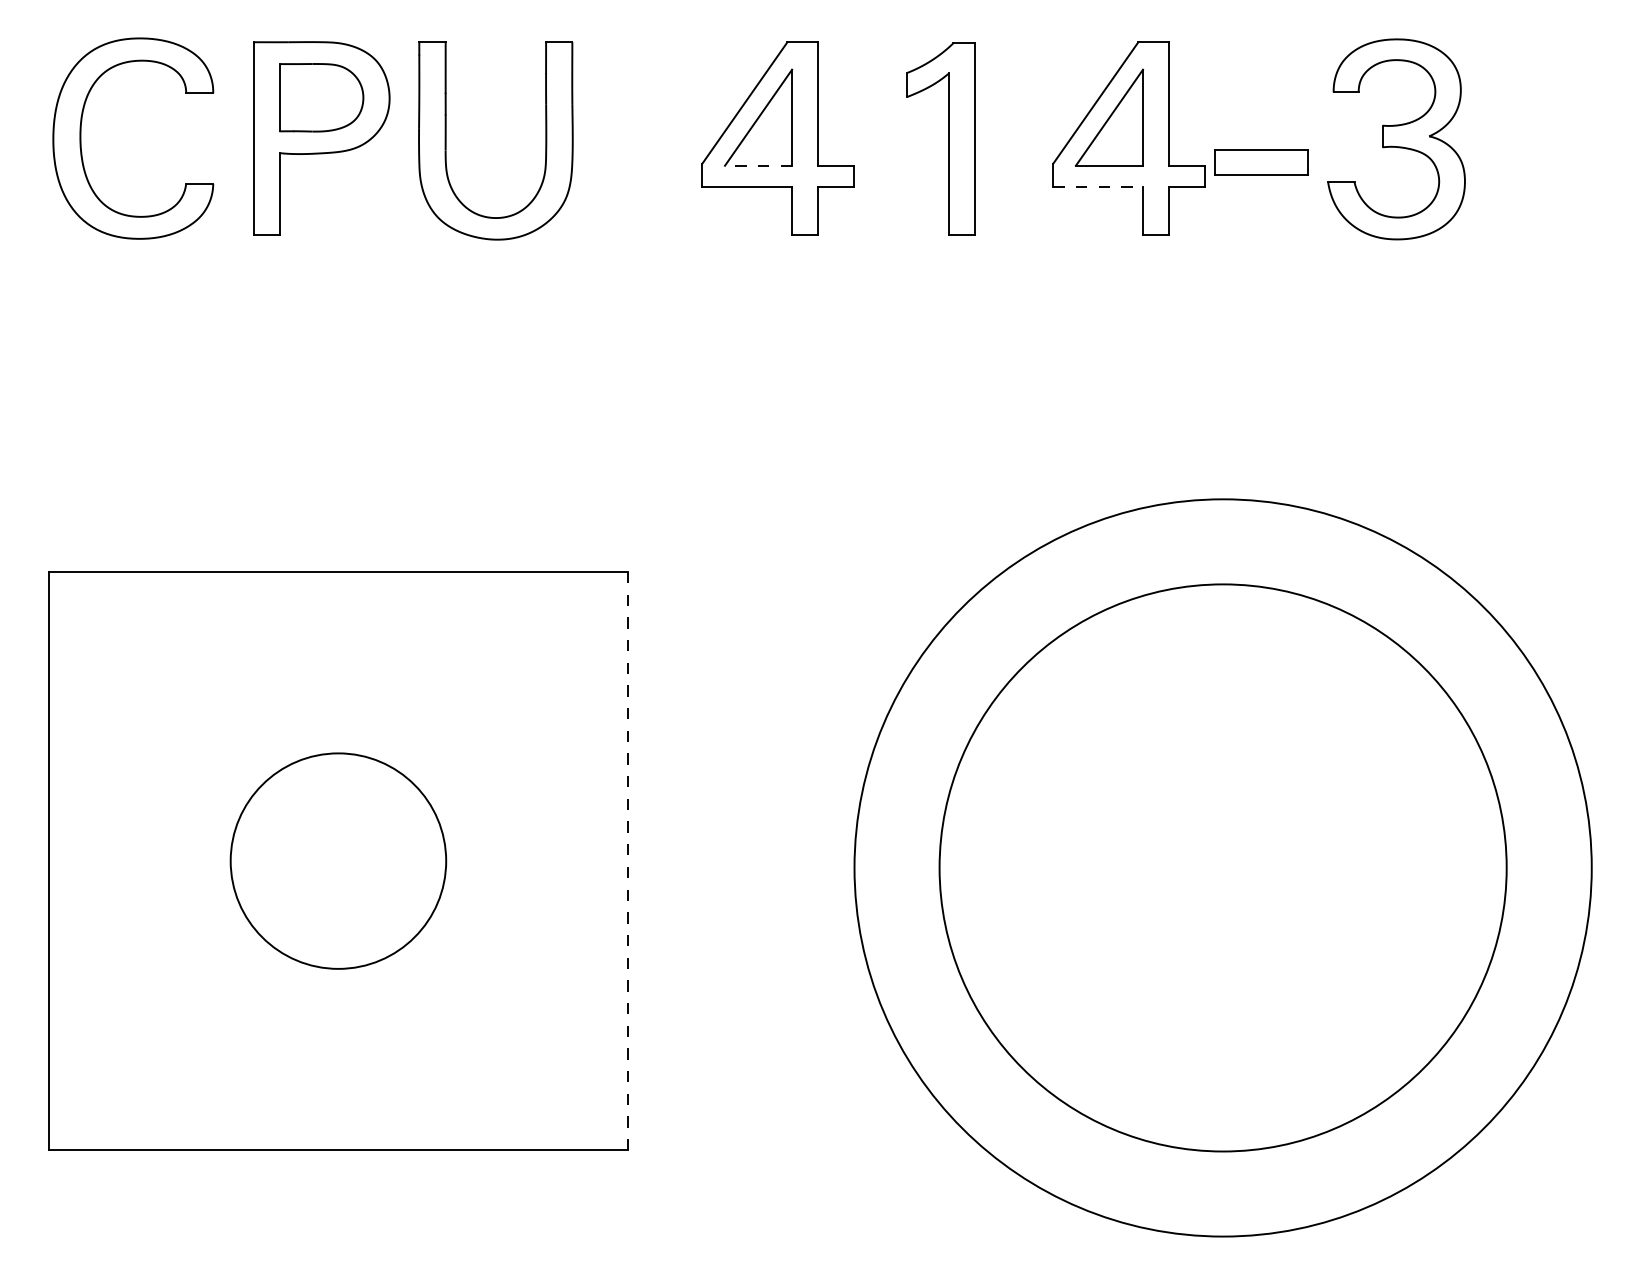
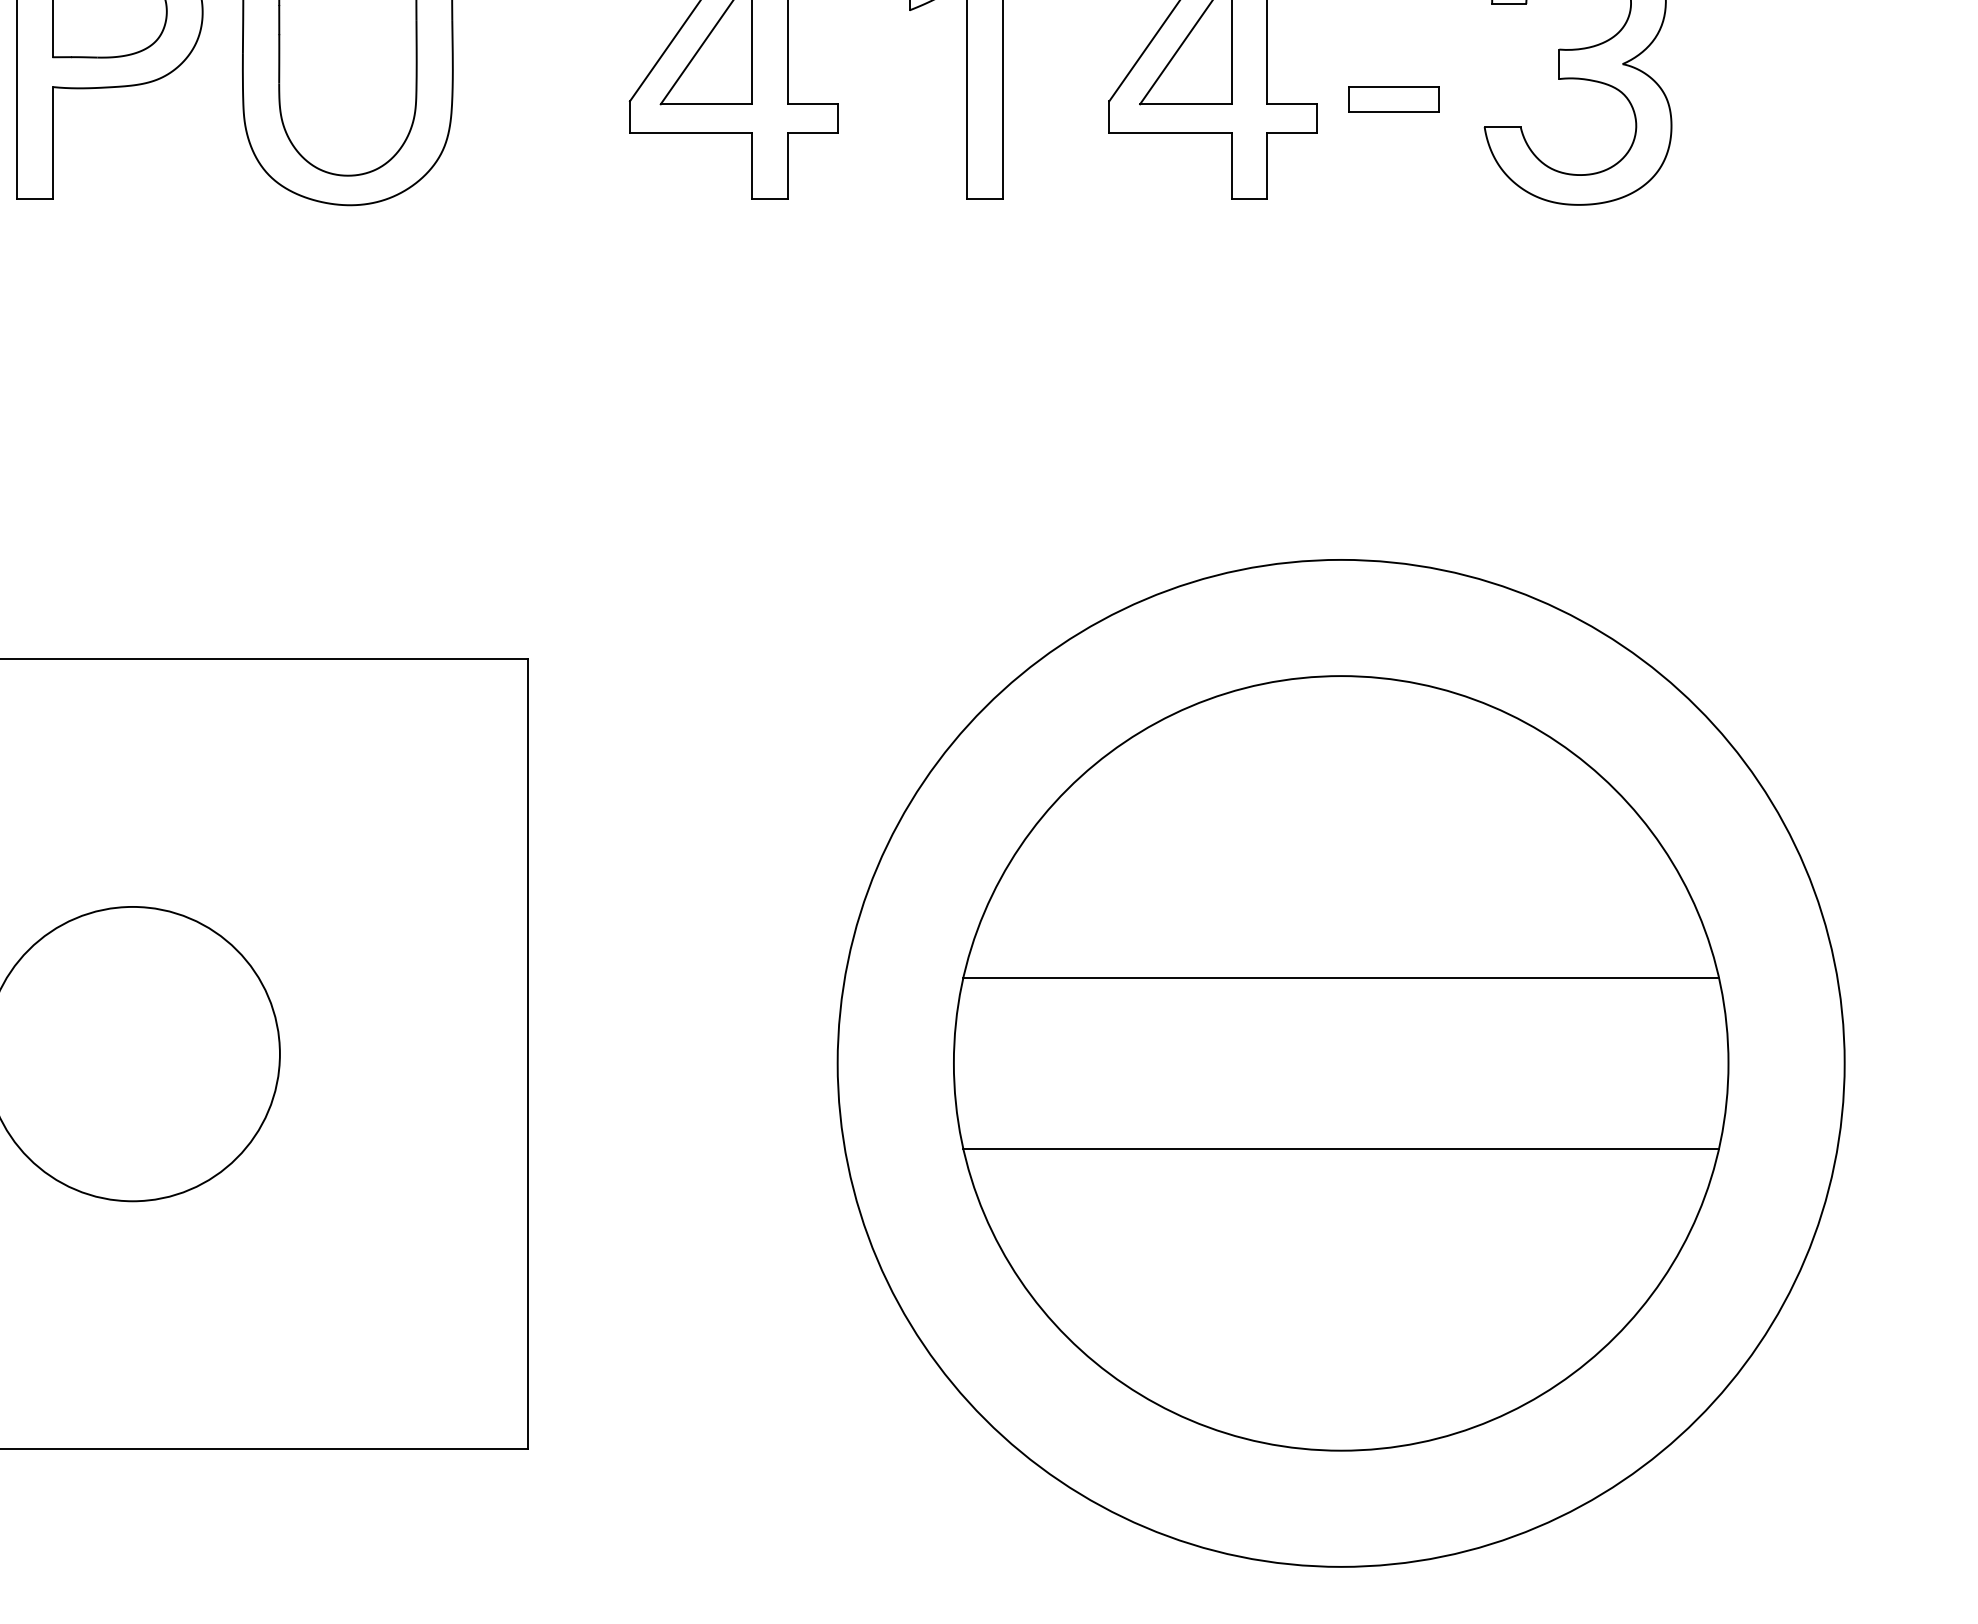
part: (1261, 162) -> (1393, 99), size x0.71
line: (758, 165) -> (706, 103), dashed -> solid
line: (1098, 186) -> (1170, 132), dashed -> solid
line: (1222, 805) -> (1340, 978), added
line: (627, 861) -> (527, 1054), dashed -> solid
line: (1222, 930) -> (1340, 1148), added

